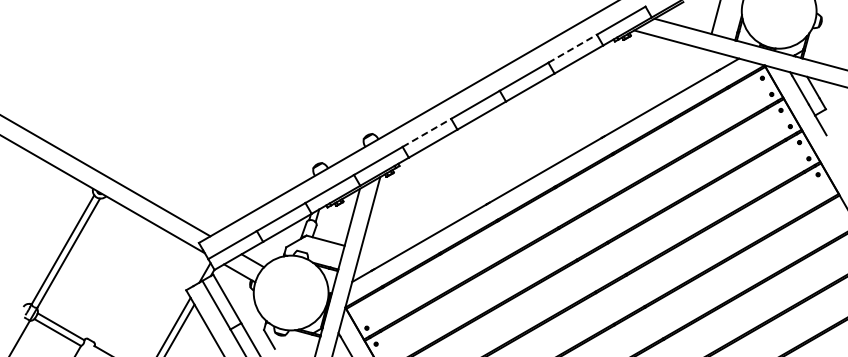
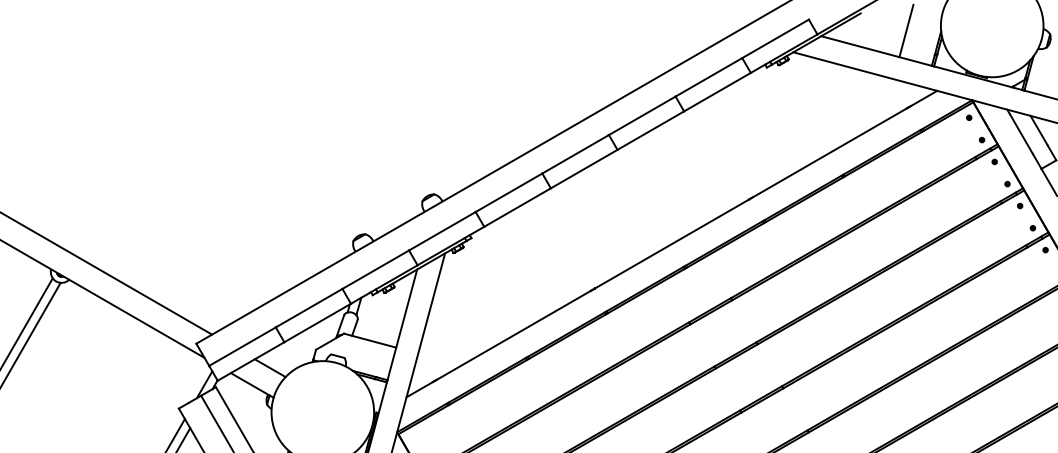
line: (573, 48) -> (710, 76), dashed -> solid
line: (427, 132) -> (509, 192), dashed -> solid

